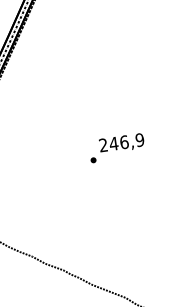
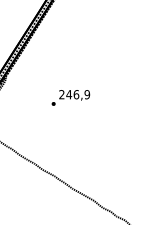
text: (116, 147) -> (70, 97), moved

